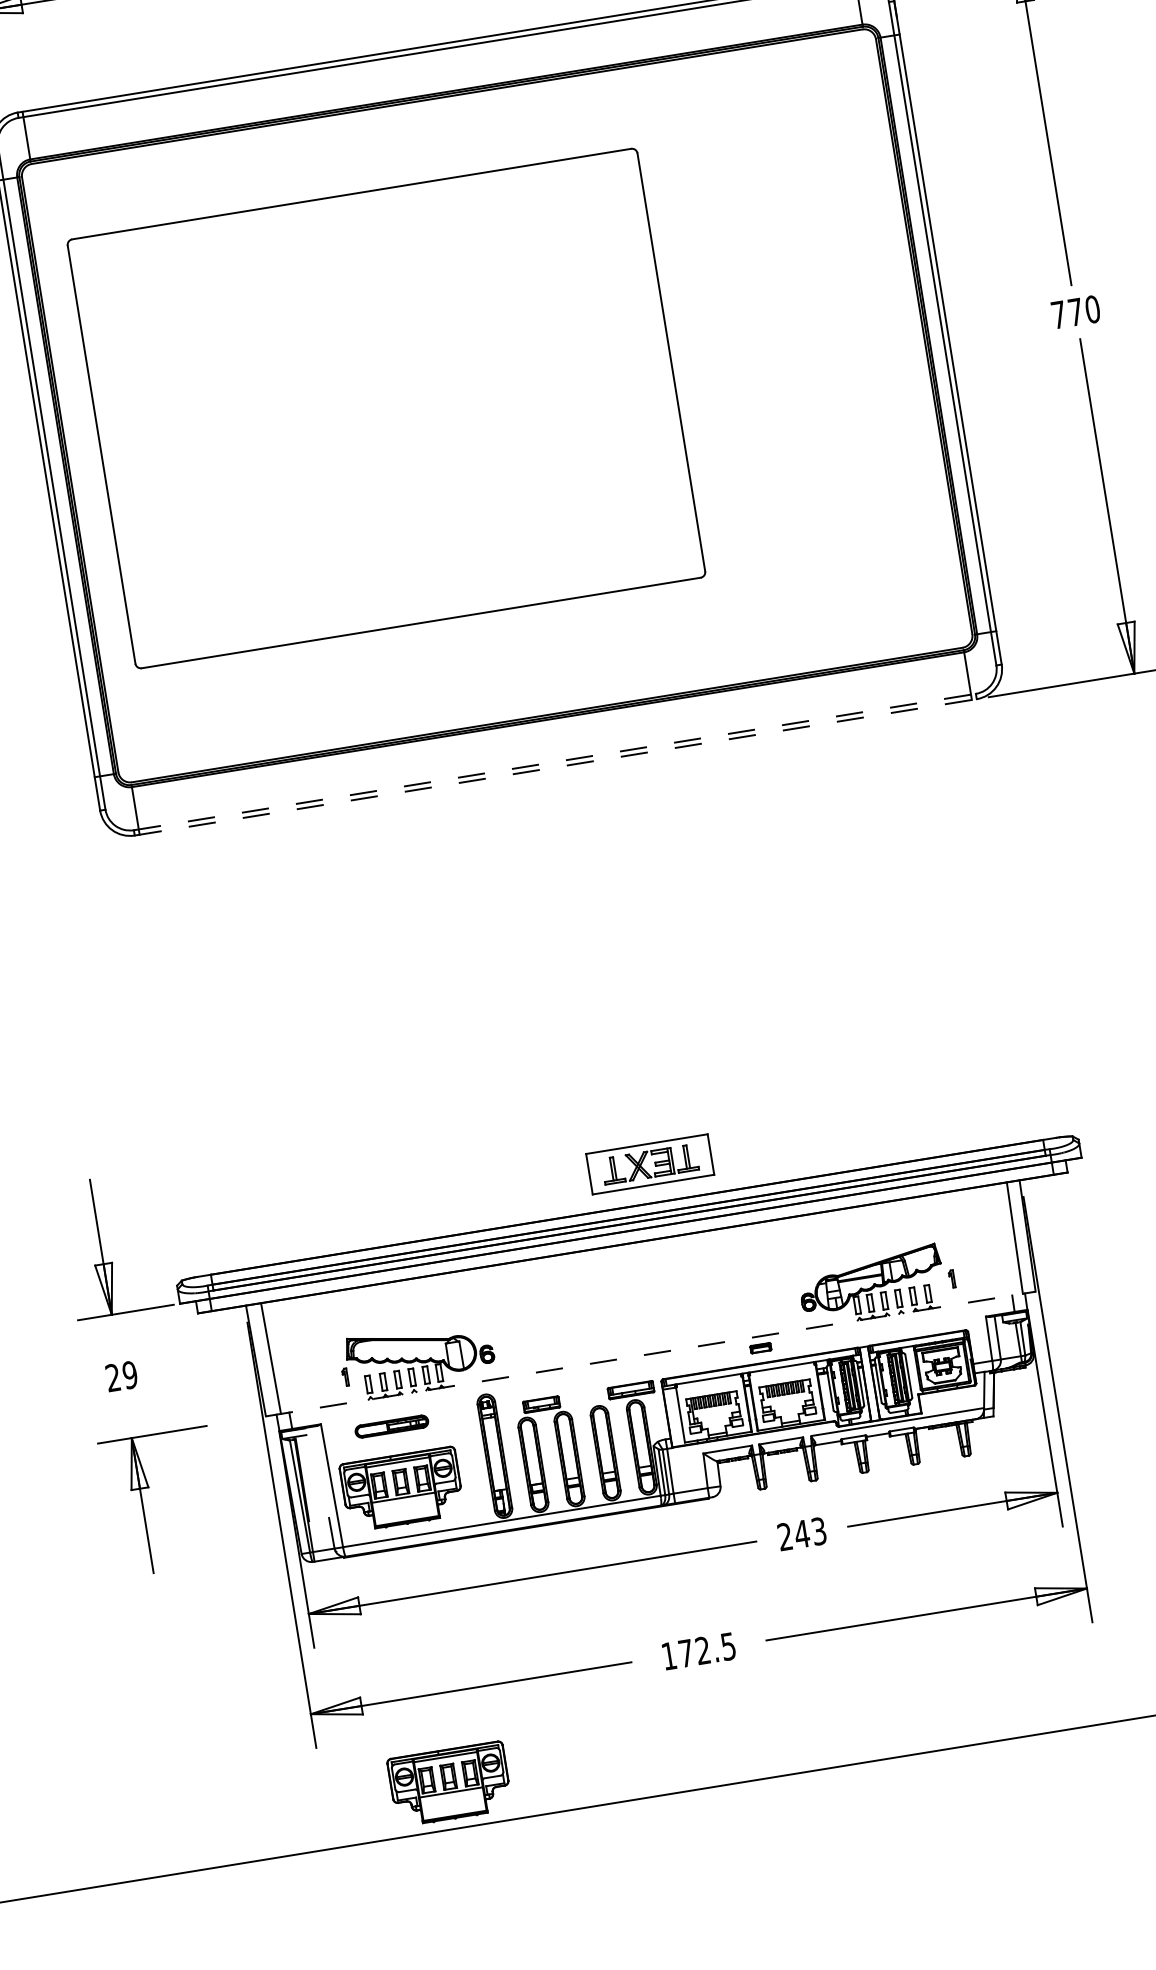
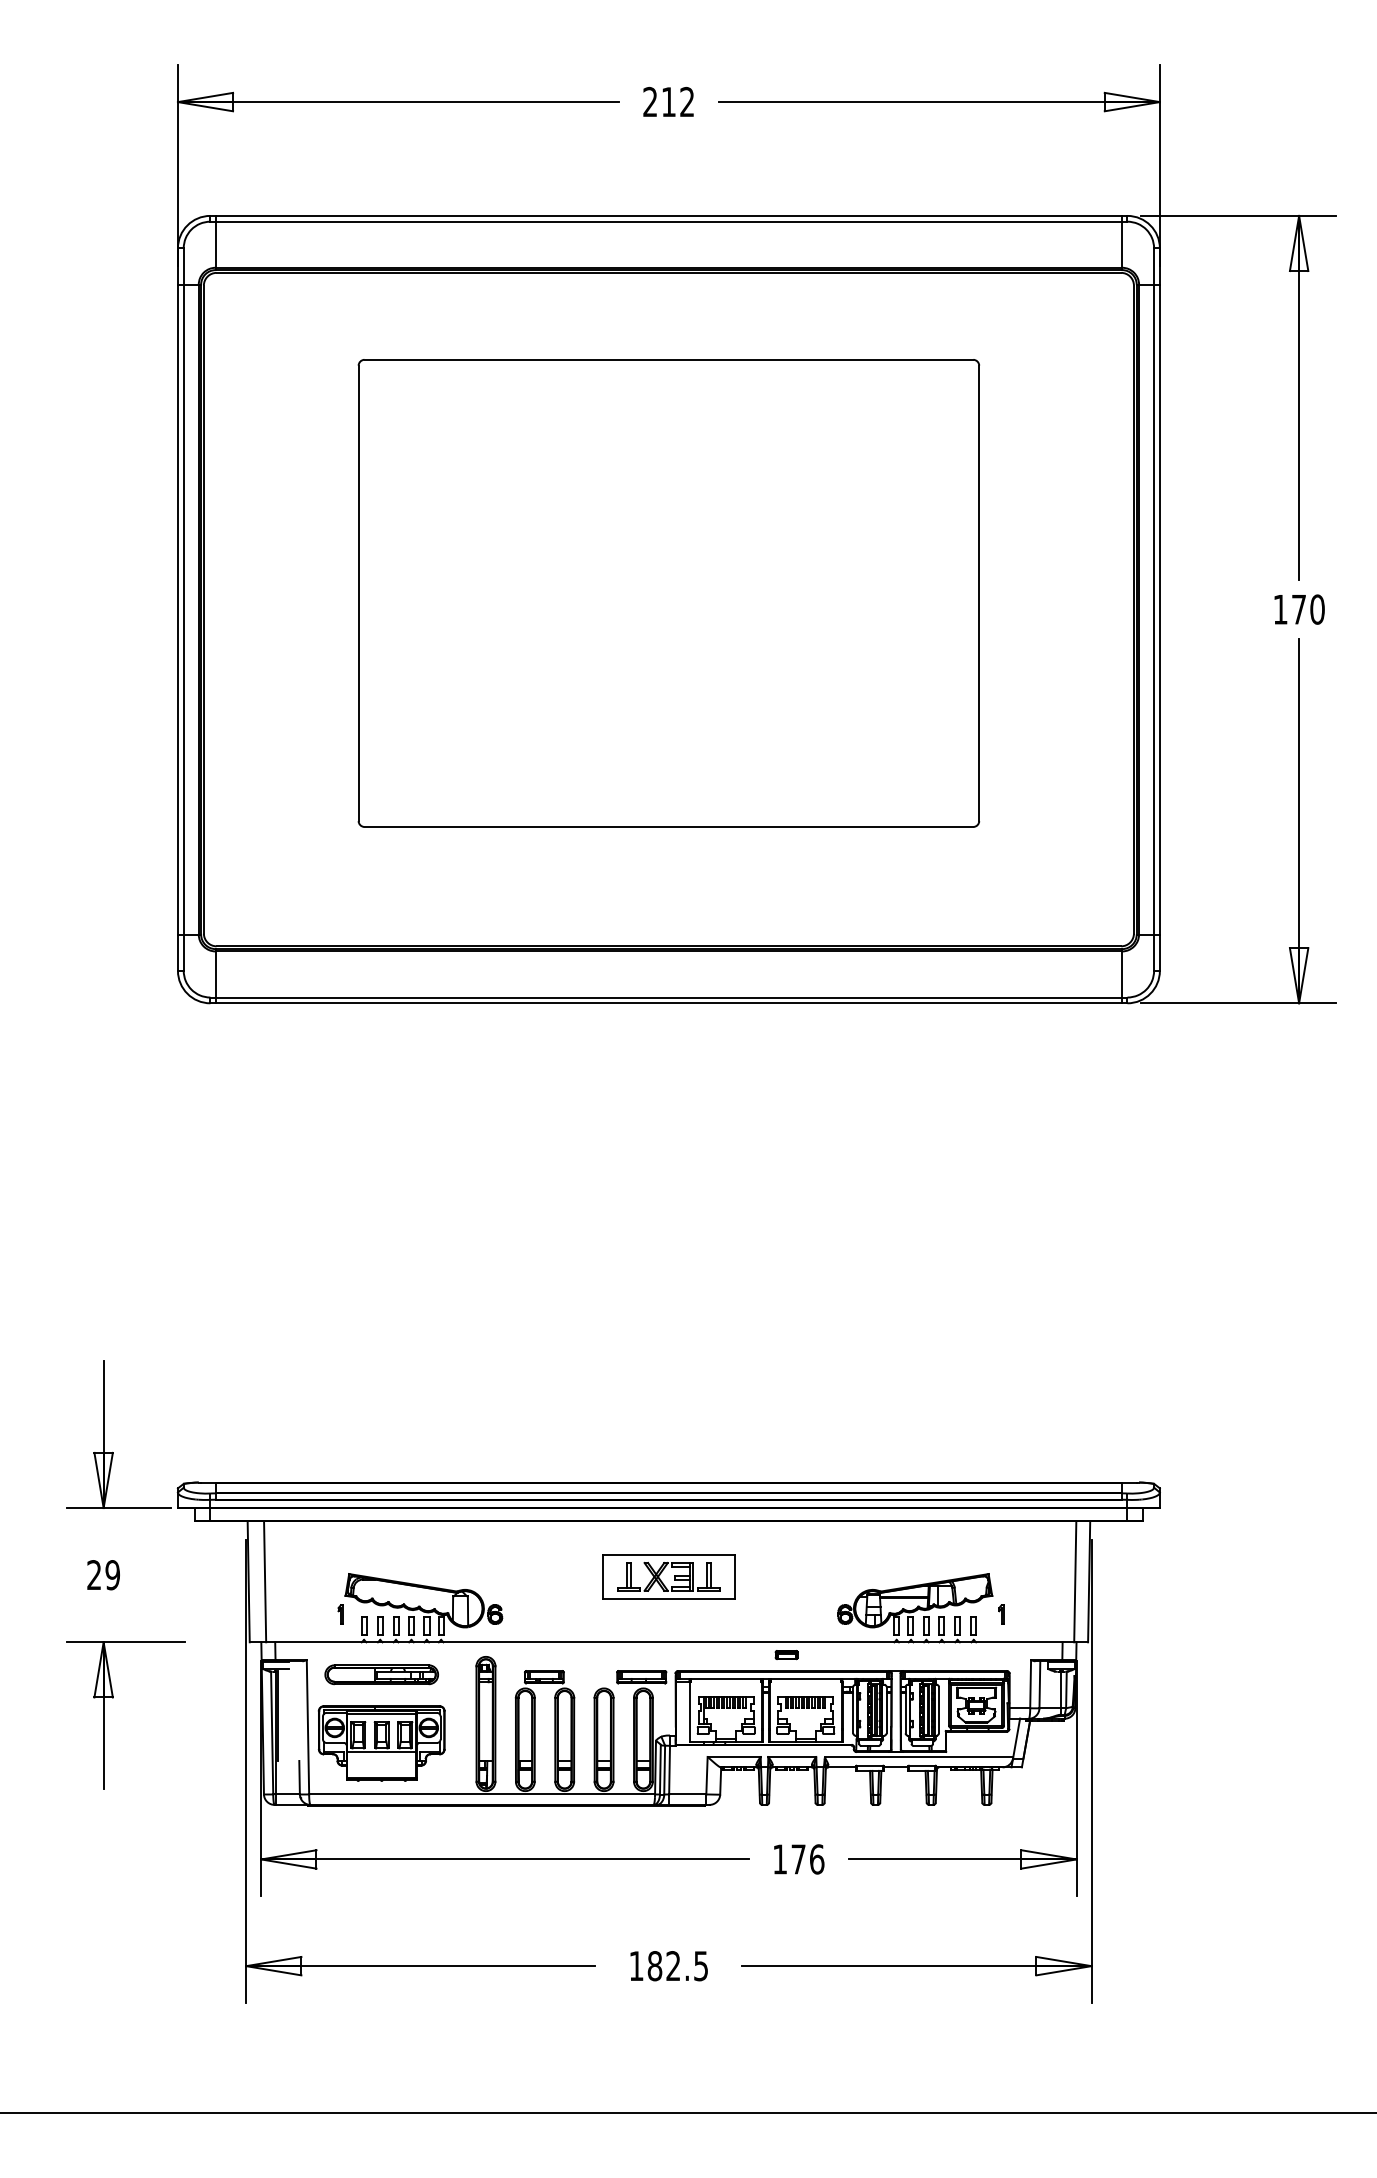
text: (1058, 314) -> (1280, 609), 770 -> 170
part: (386, 408) -> (668, 593), moved
line: (554, 762) -> (668, 997), dashed -> solid
line: (555, 767) -> (668, 1003), dashed -> solid
part: (649, 1164) -> (668, 1576), moved
line: (651, 1354) -> (669, 1642), dashed -> solid
part: (391, 1426) -> (381, 1674), size x1.43
text: (802, 1534) -> (798, 1859), 243 -> 176
text: (685, 1653) -> (654, 1966), 172.5 -> 182.5
part: (449, 1784) -> (381, 2064), removed

